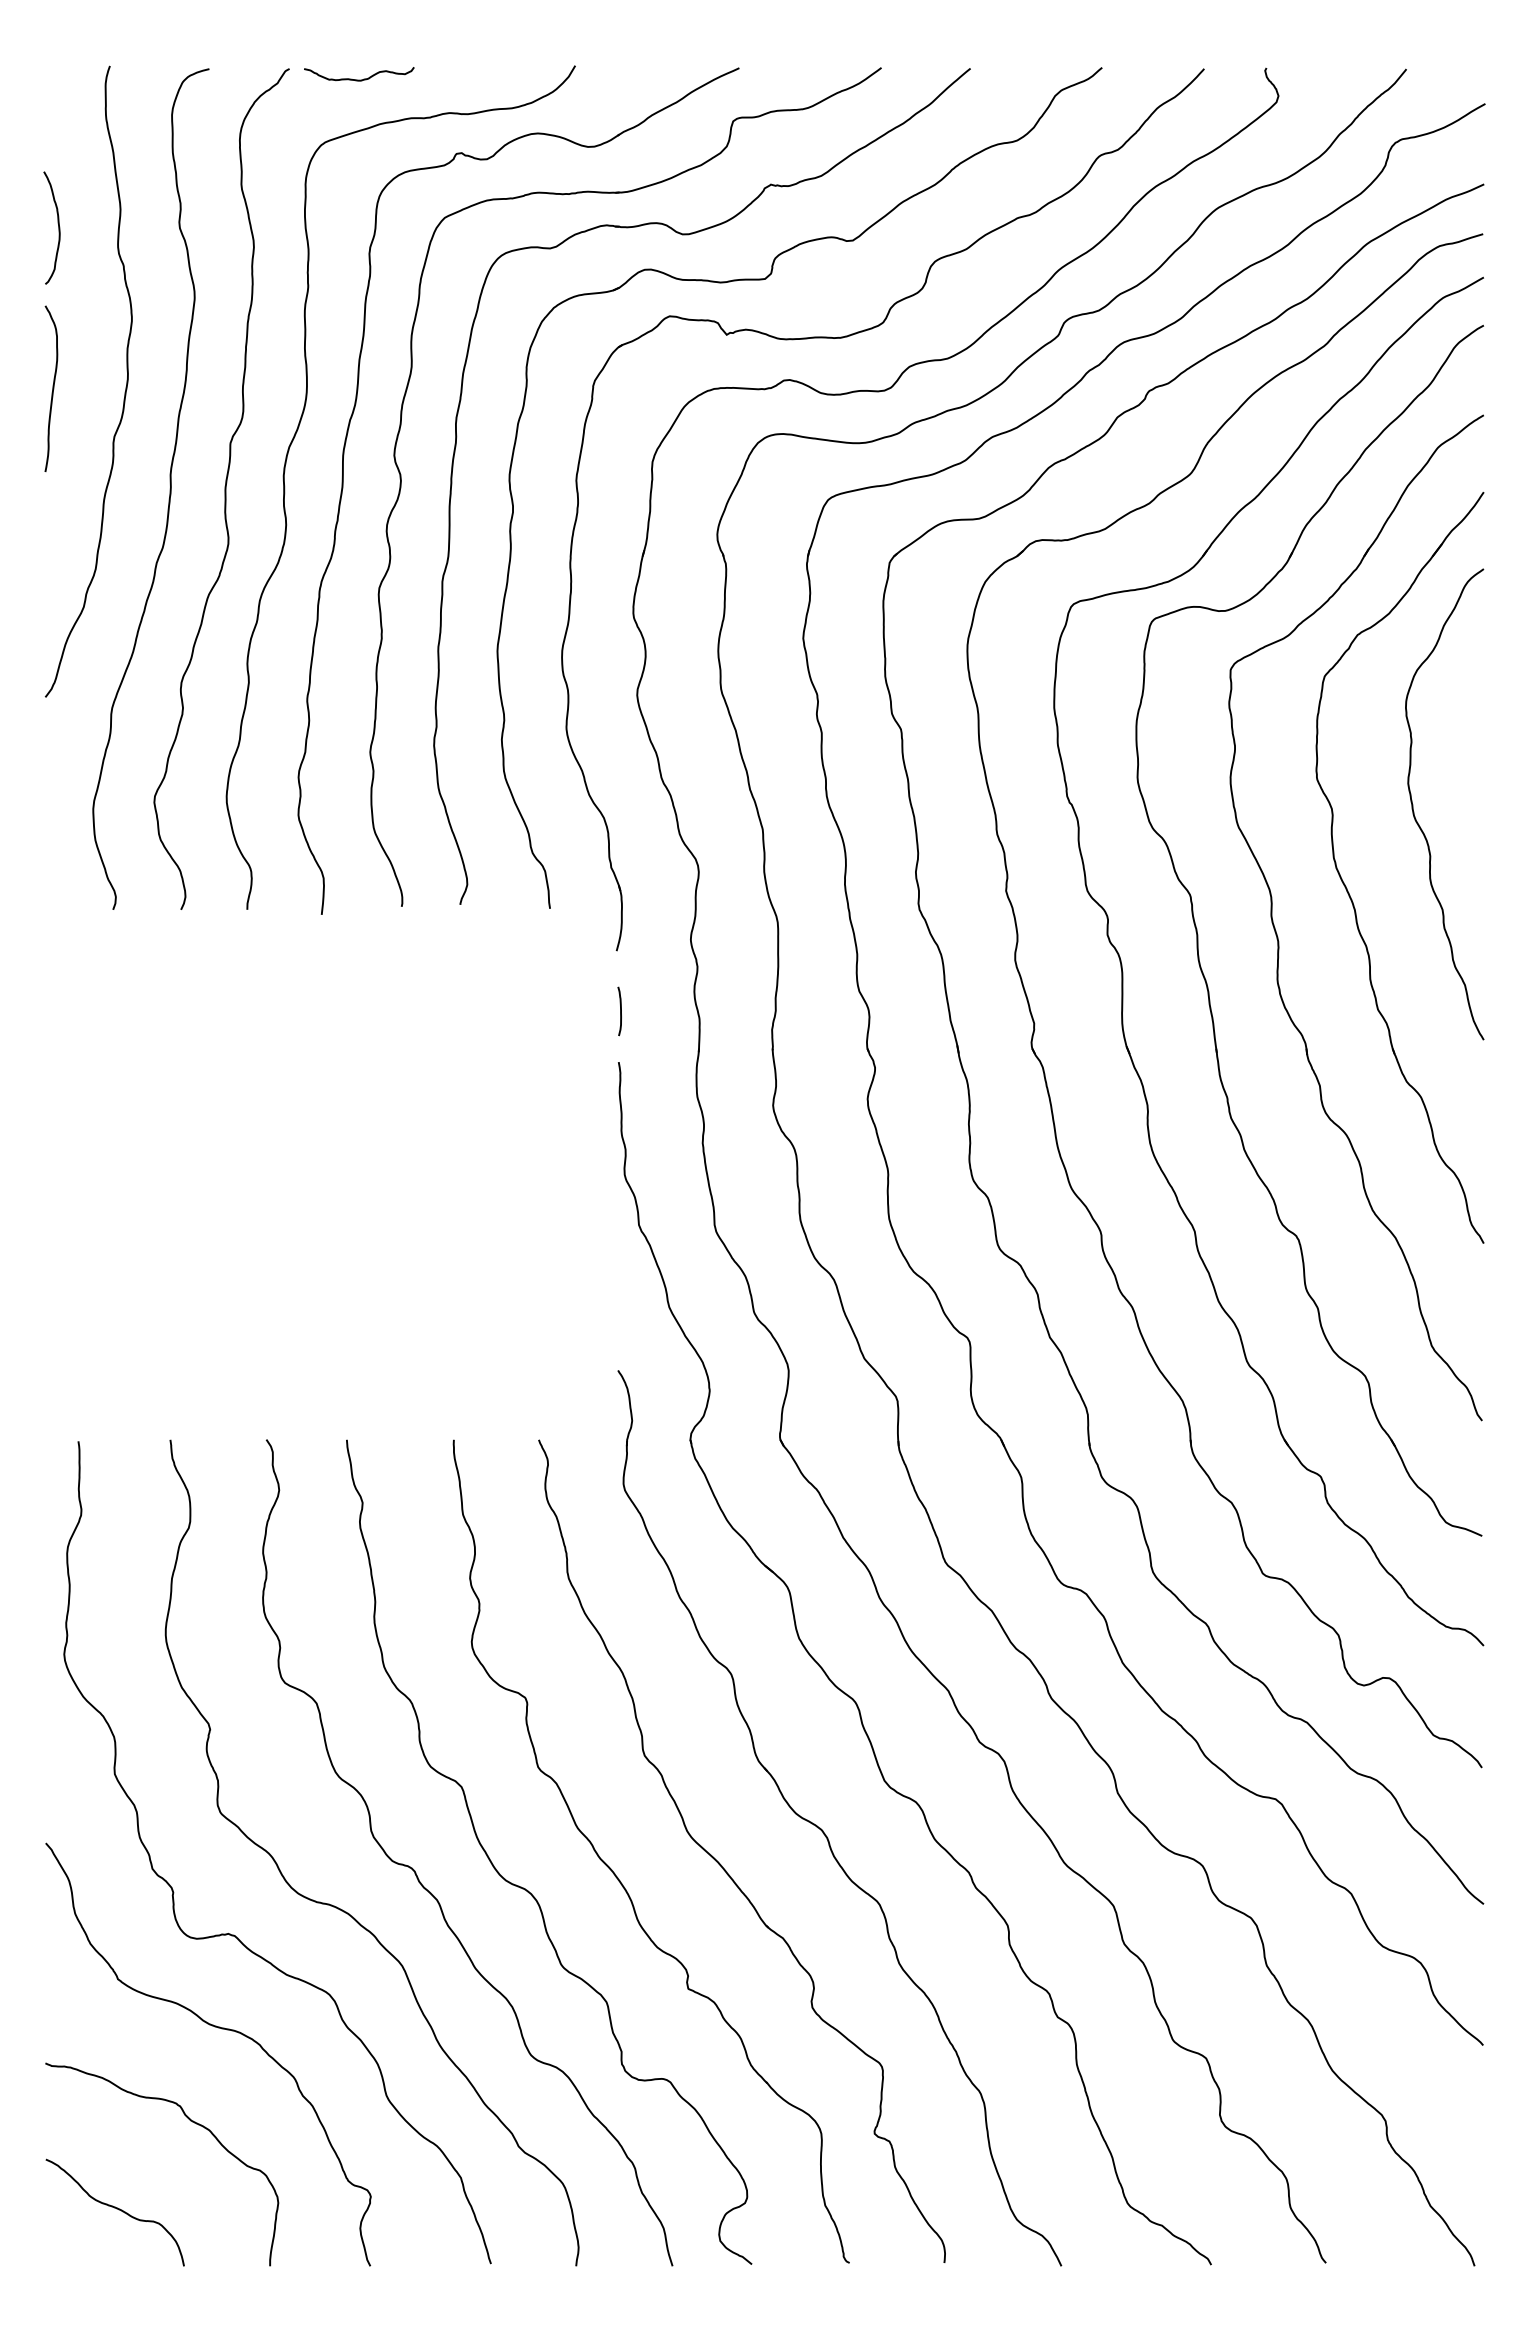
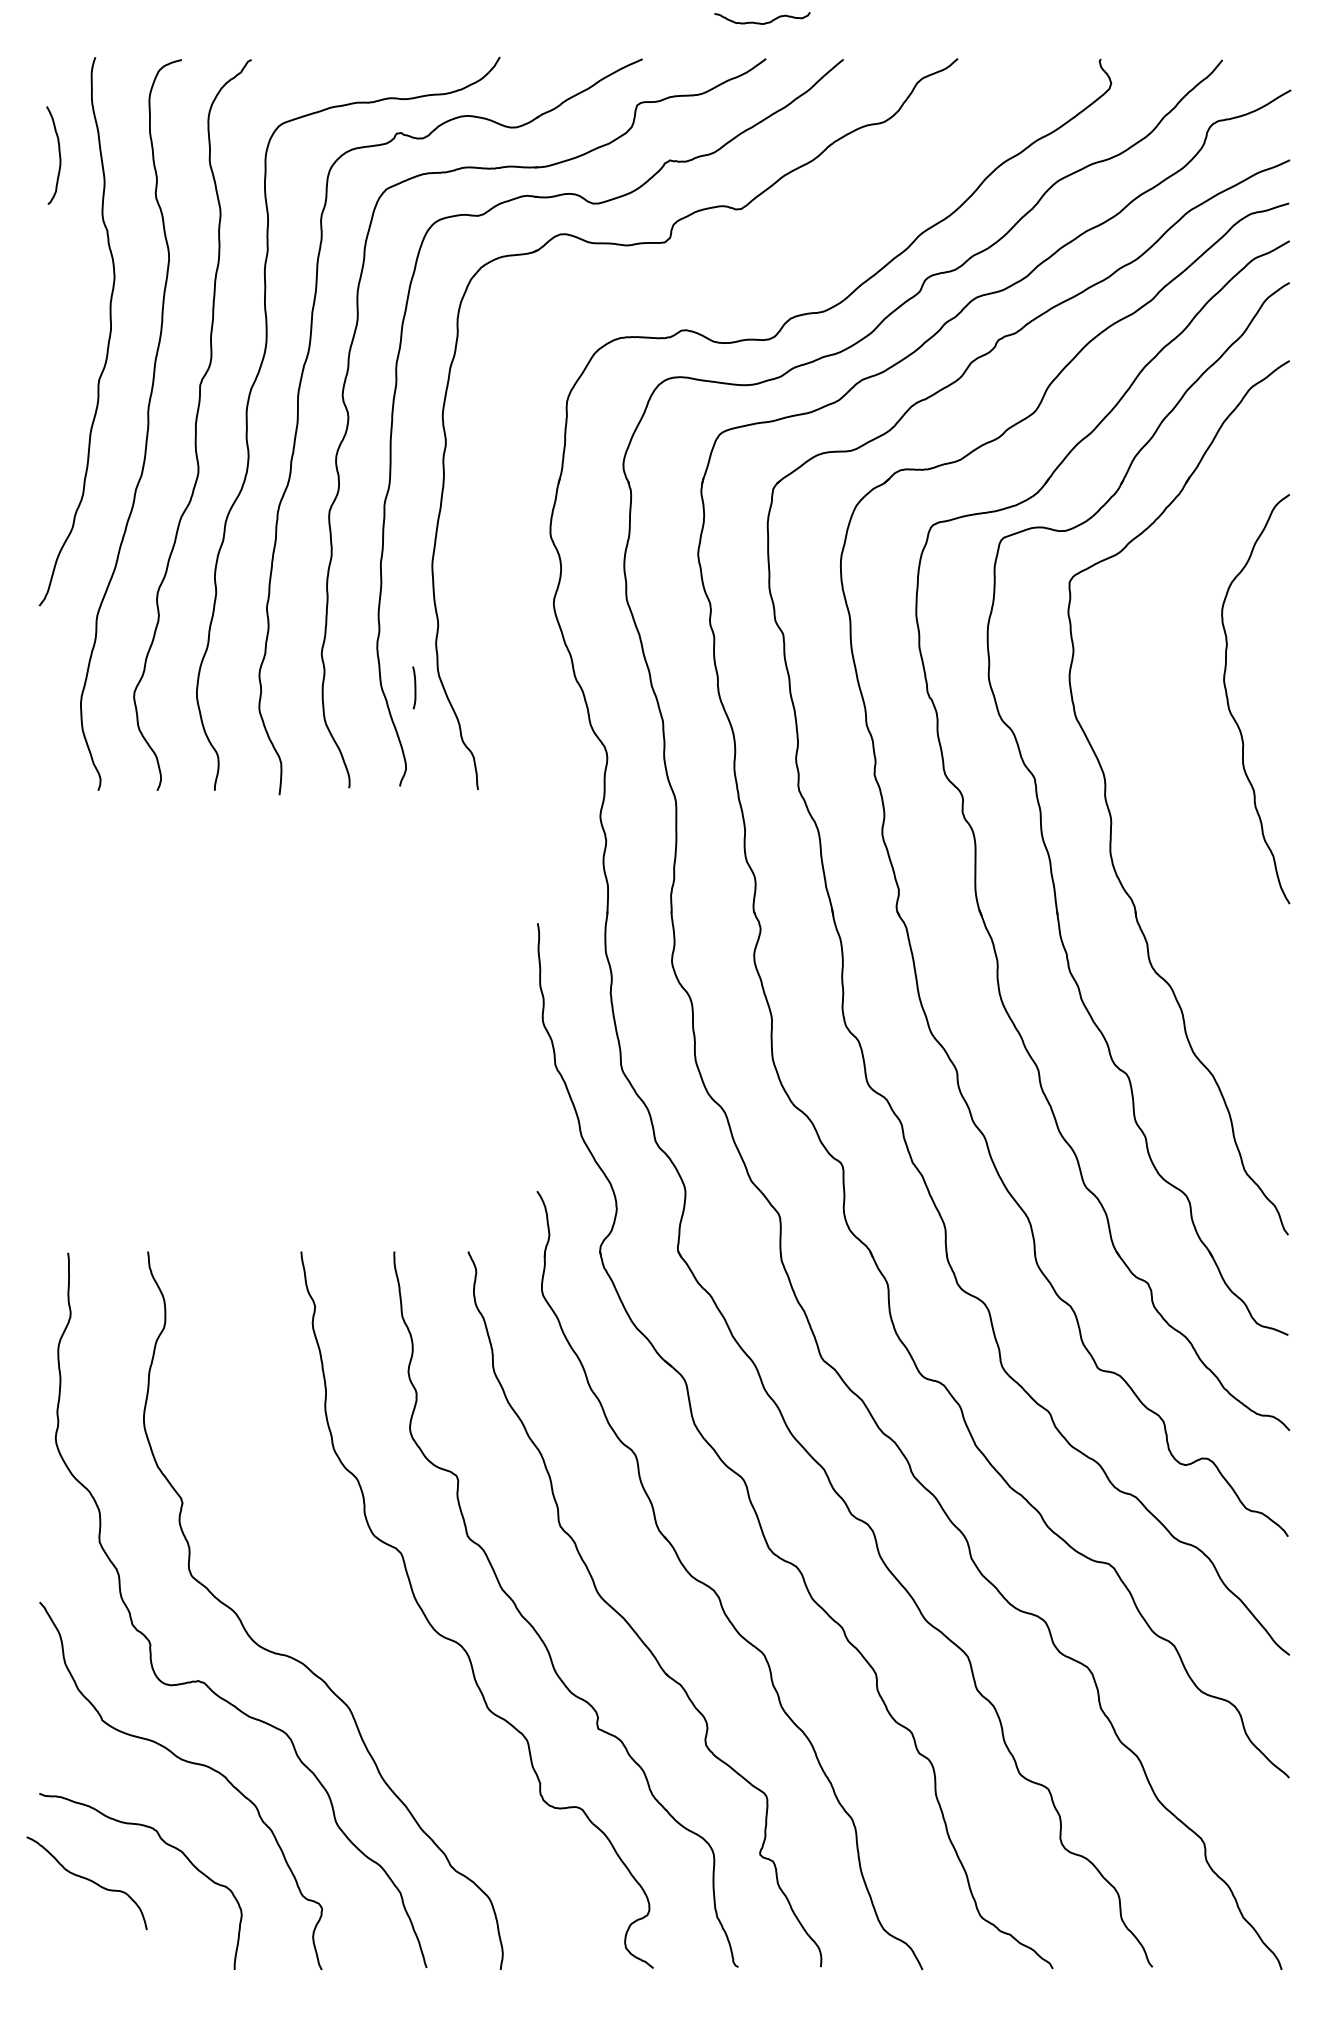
curve: (359, 79) -> (762, 22), moved
curve: (58, 227) -> (59, 155), moved
part: (843, 338) -> (733, 294), removed
curve: (52, 388) -> (45, 337), removed
part: (1349, 892) -> (1172, 775), removed
curve: (620, 1011) -> (414, 687), moved
curve: (430, 1891) -> (374, 1644), removed
curve: (116, 2209) -> (88, 1880), moved

